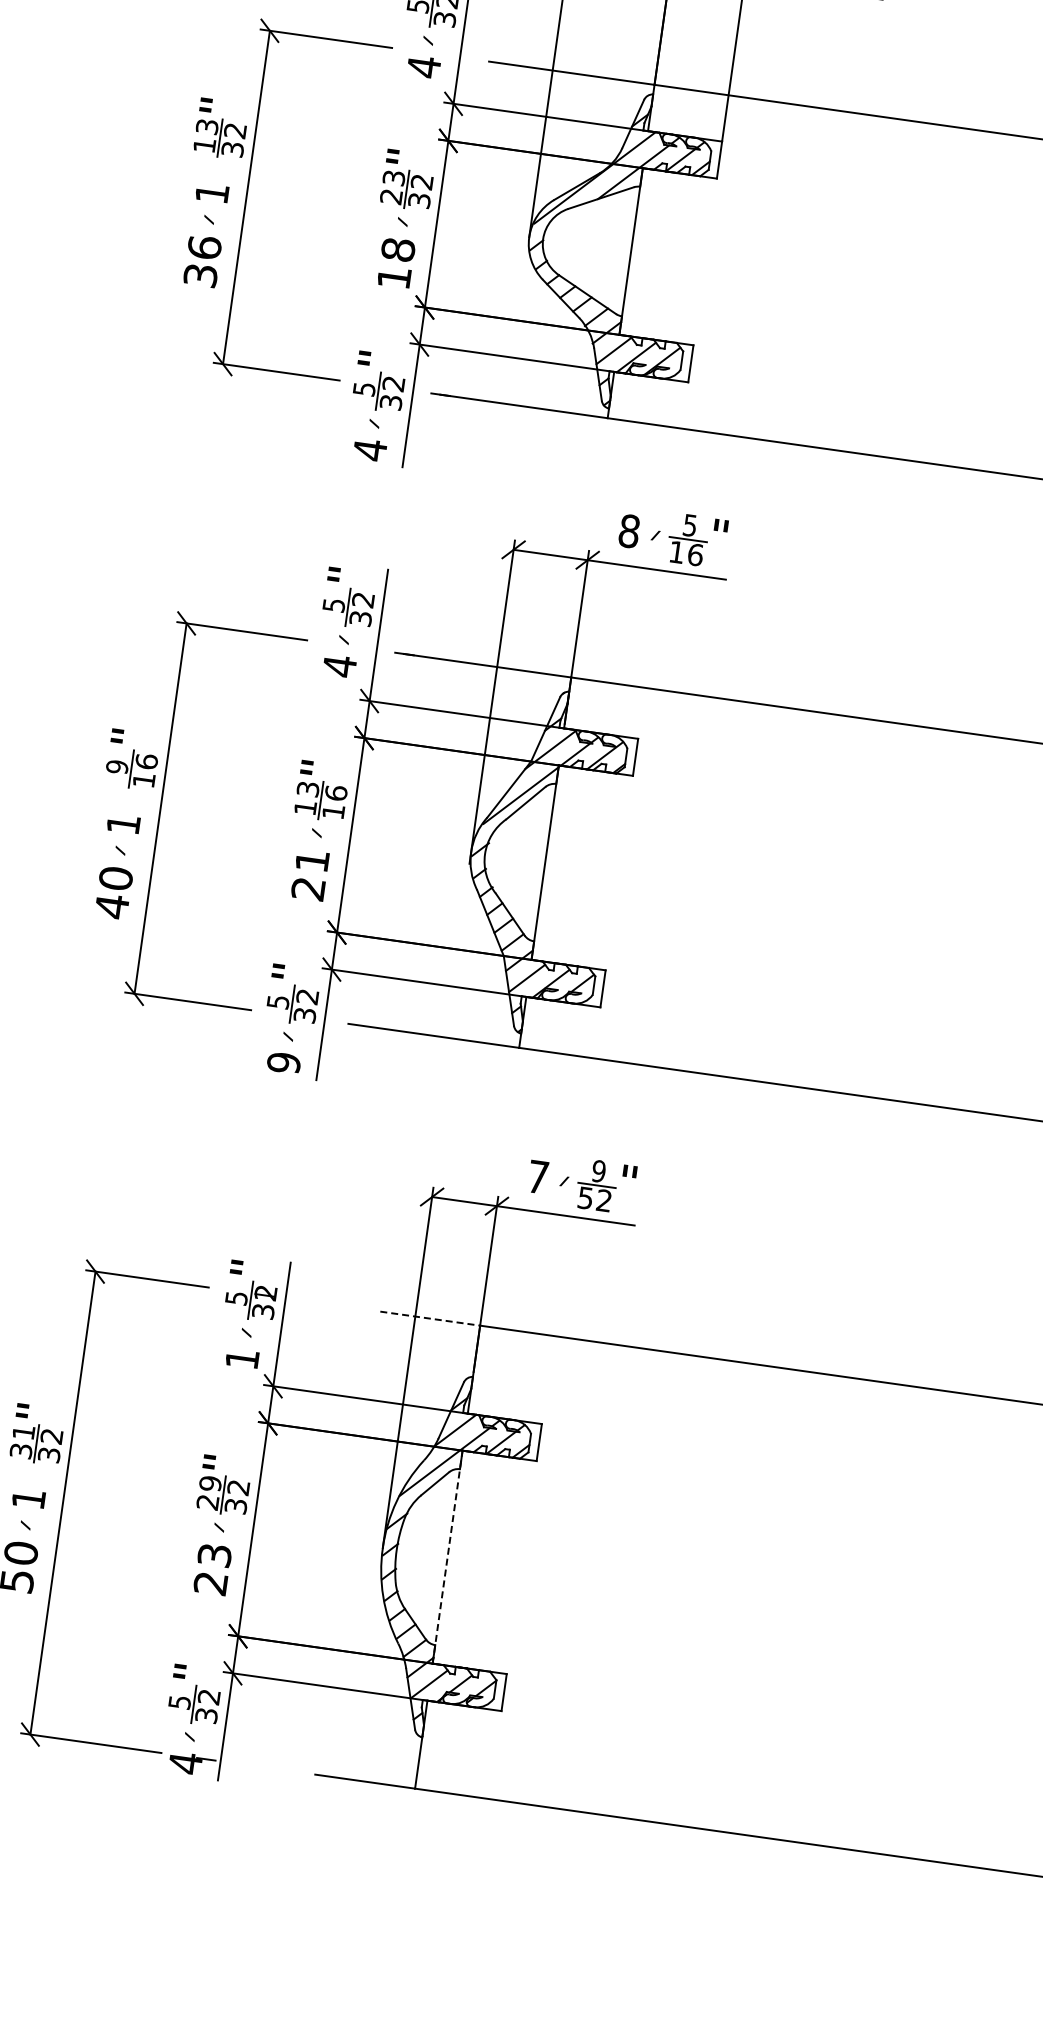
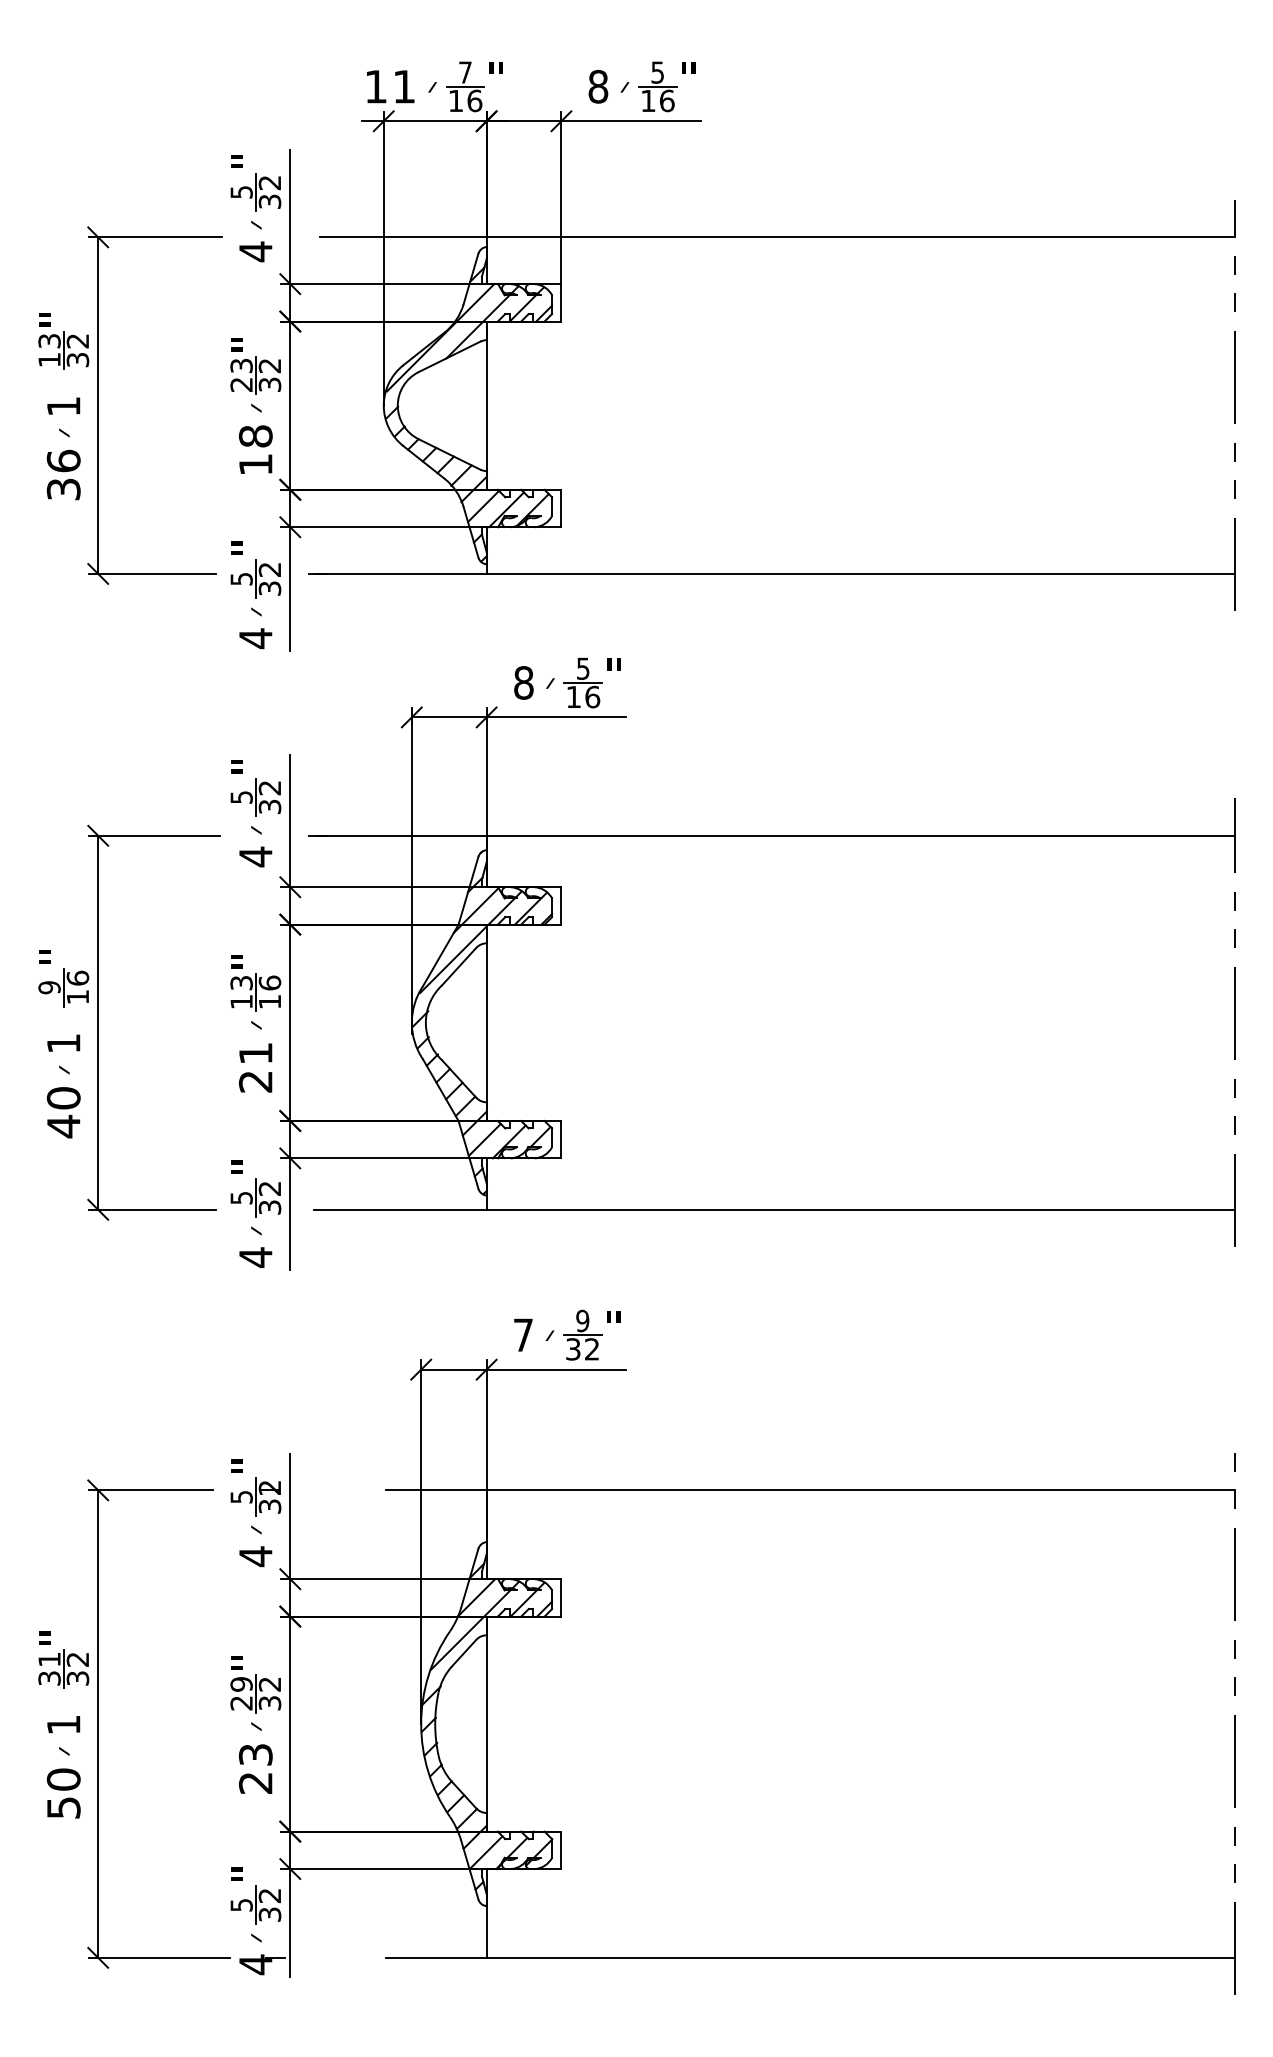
text: (283, 1062) -> (255, 1257), 9 -> 4
text: (585, 1198) -> (573, 1349), 52 -> 32
line: (430, 1318) -> (436, 1490), dashed -> solid
text: (242, 1359) -> (255, 1556), 1 -> 4
line: (447, 1557) -> (486, 1724), dashed -> solid

